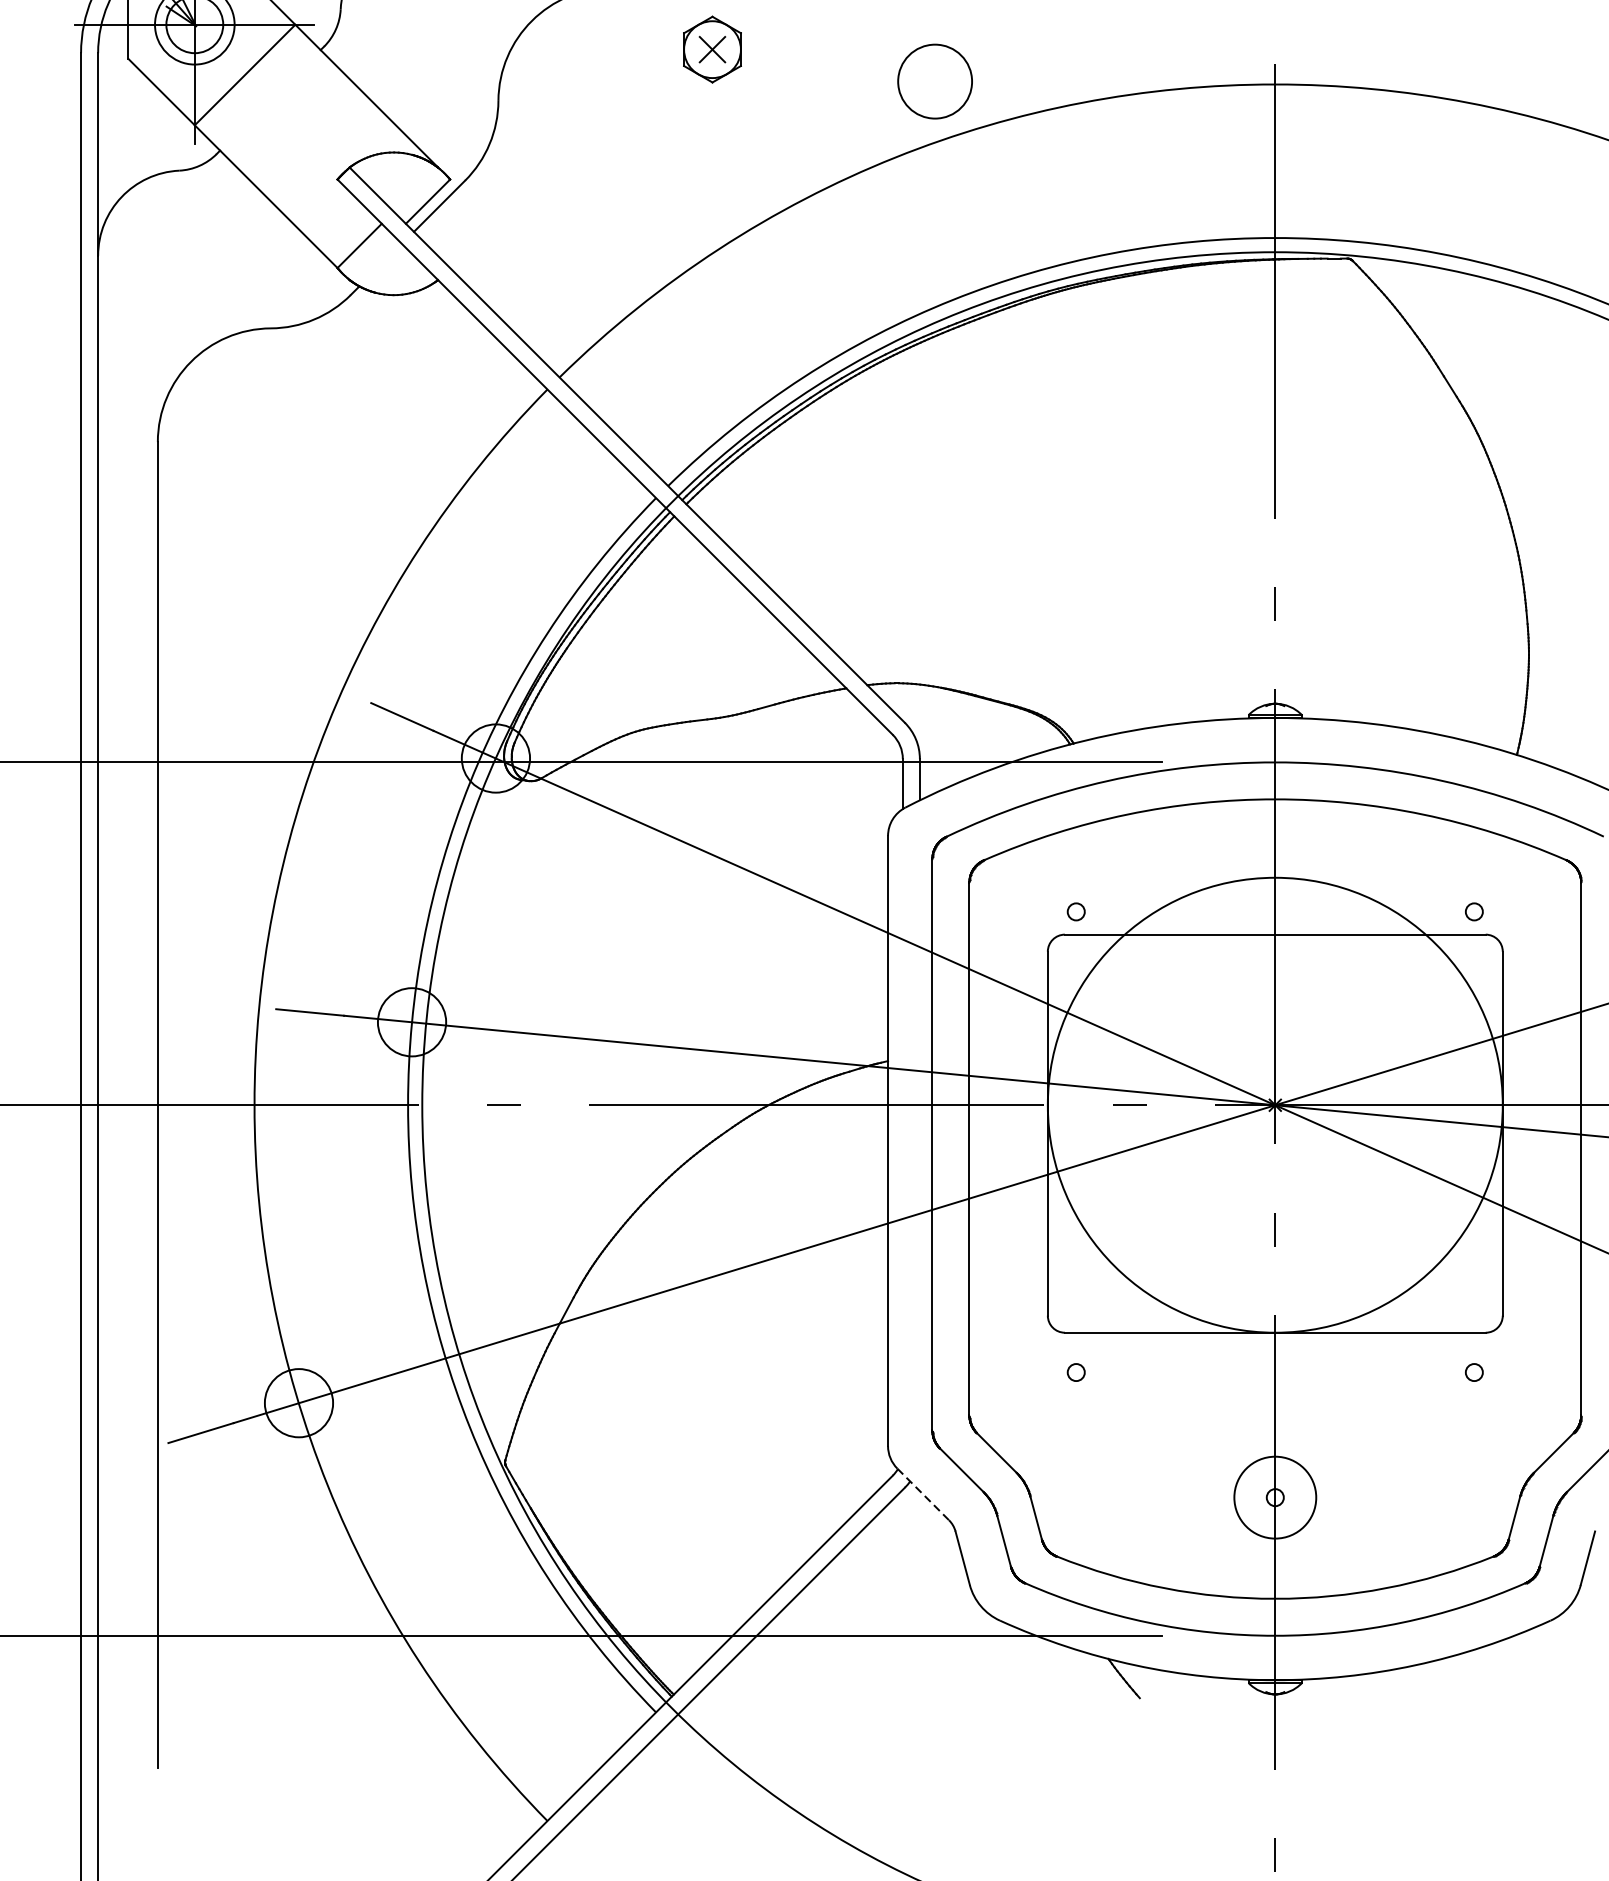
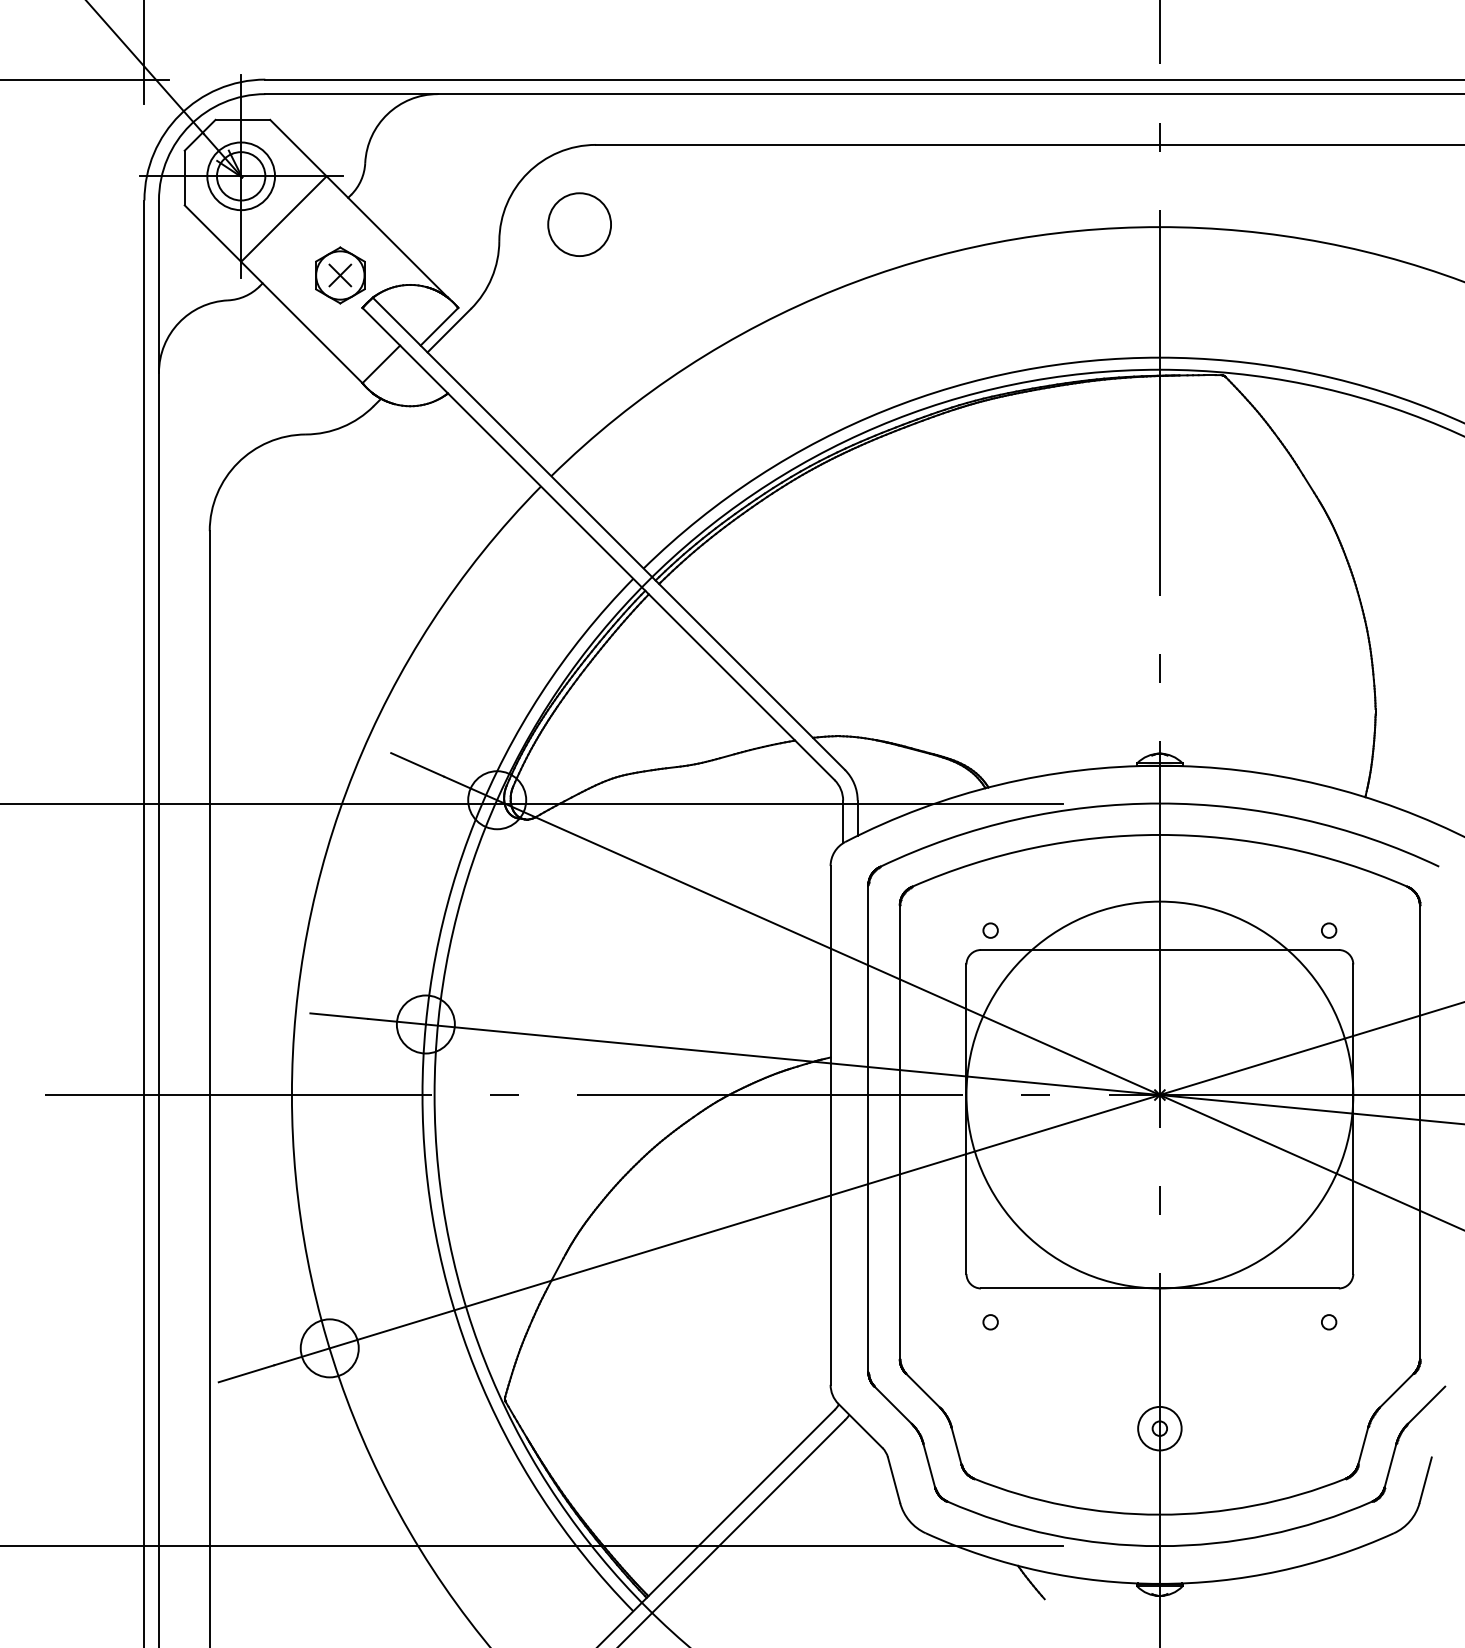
part: (712, 49) -> (340, 275), moved
circle: (934, 81) -> (579, 224), moved
line: (923, 1495) -> (860, 1426), dashed -> solid
circle: (1274, 1497) -> (1159, 1428), size x0.62

